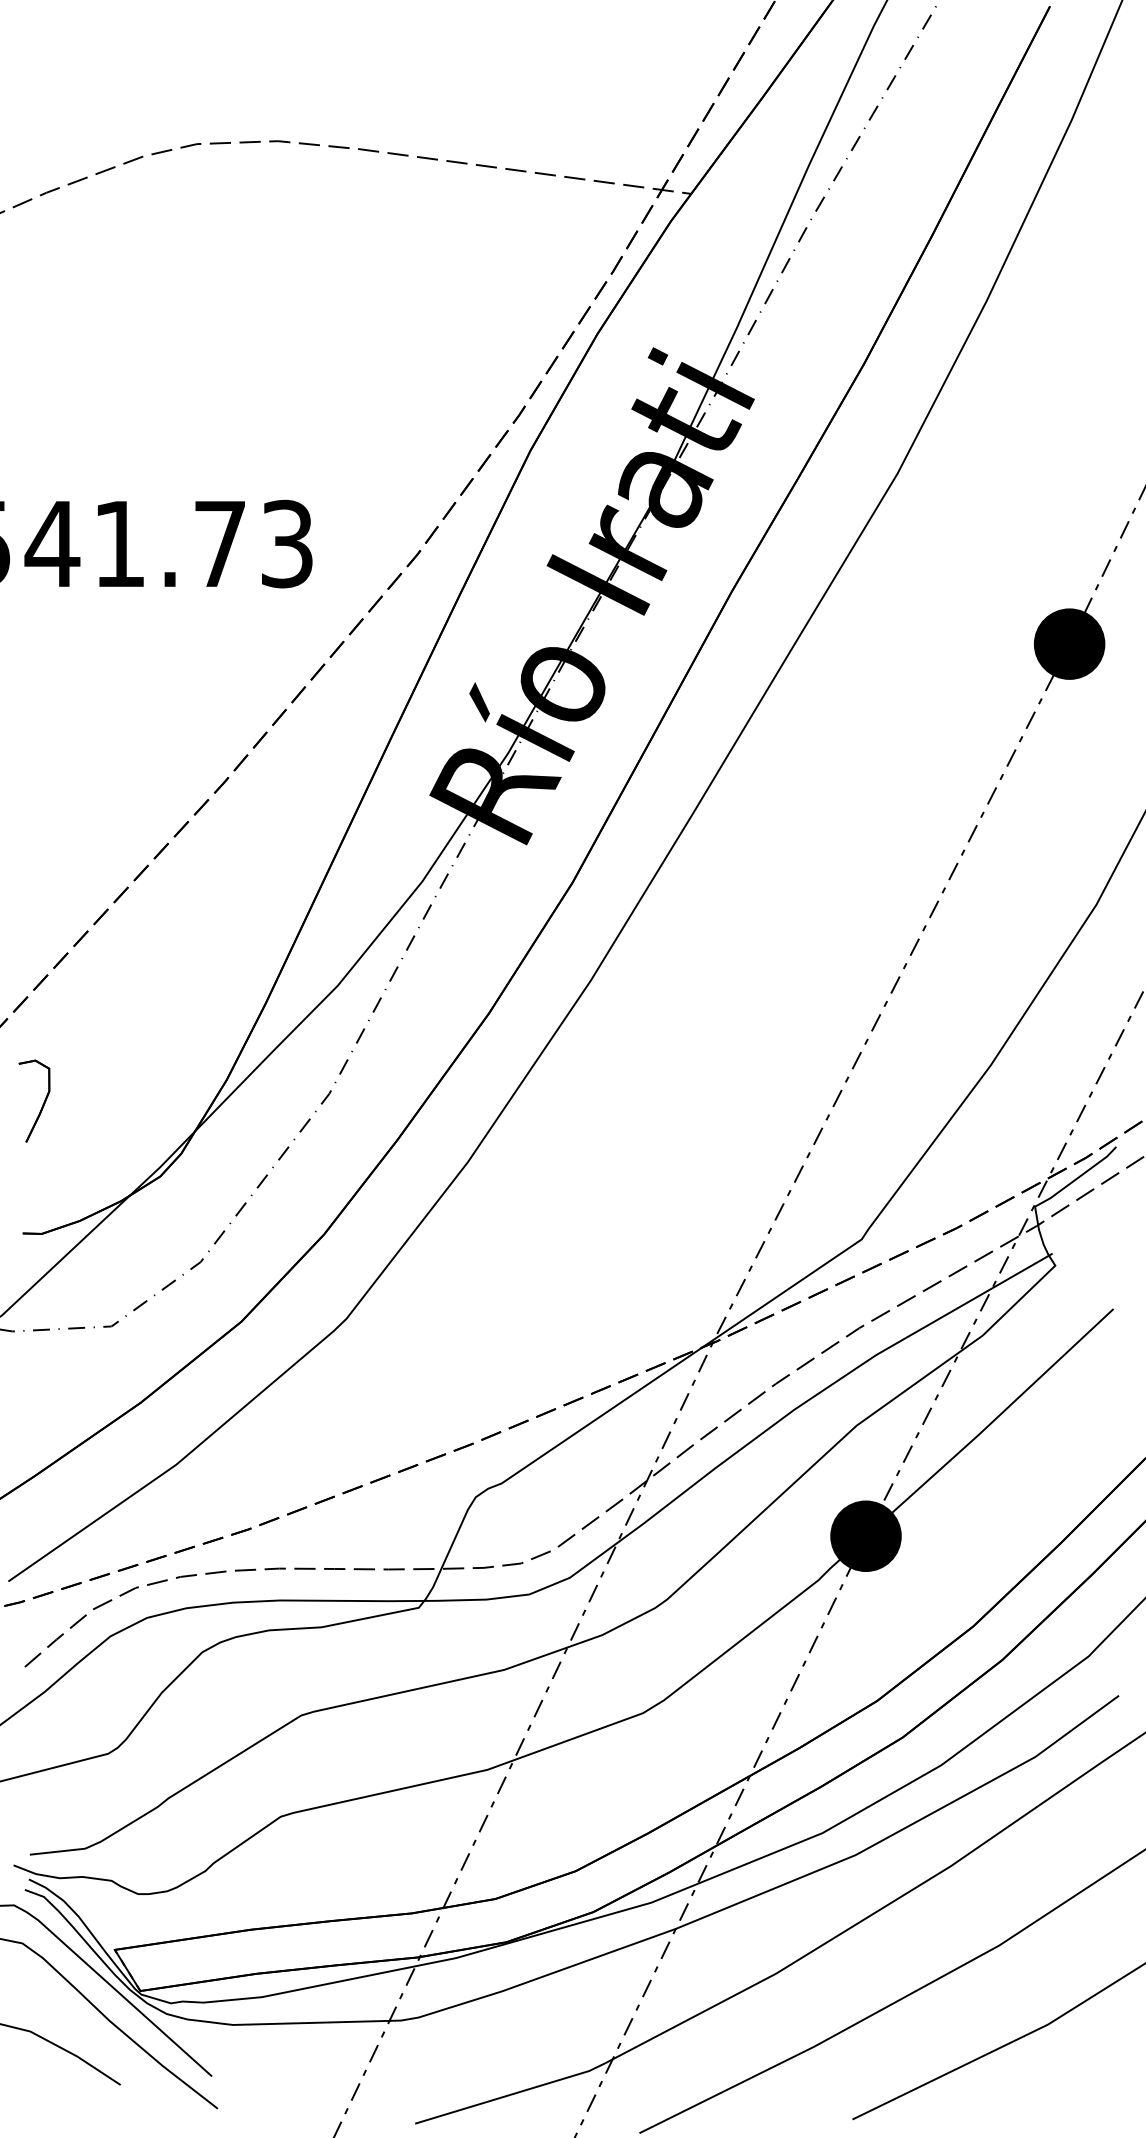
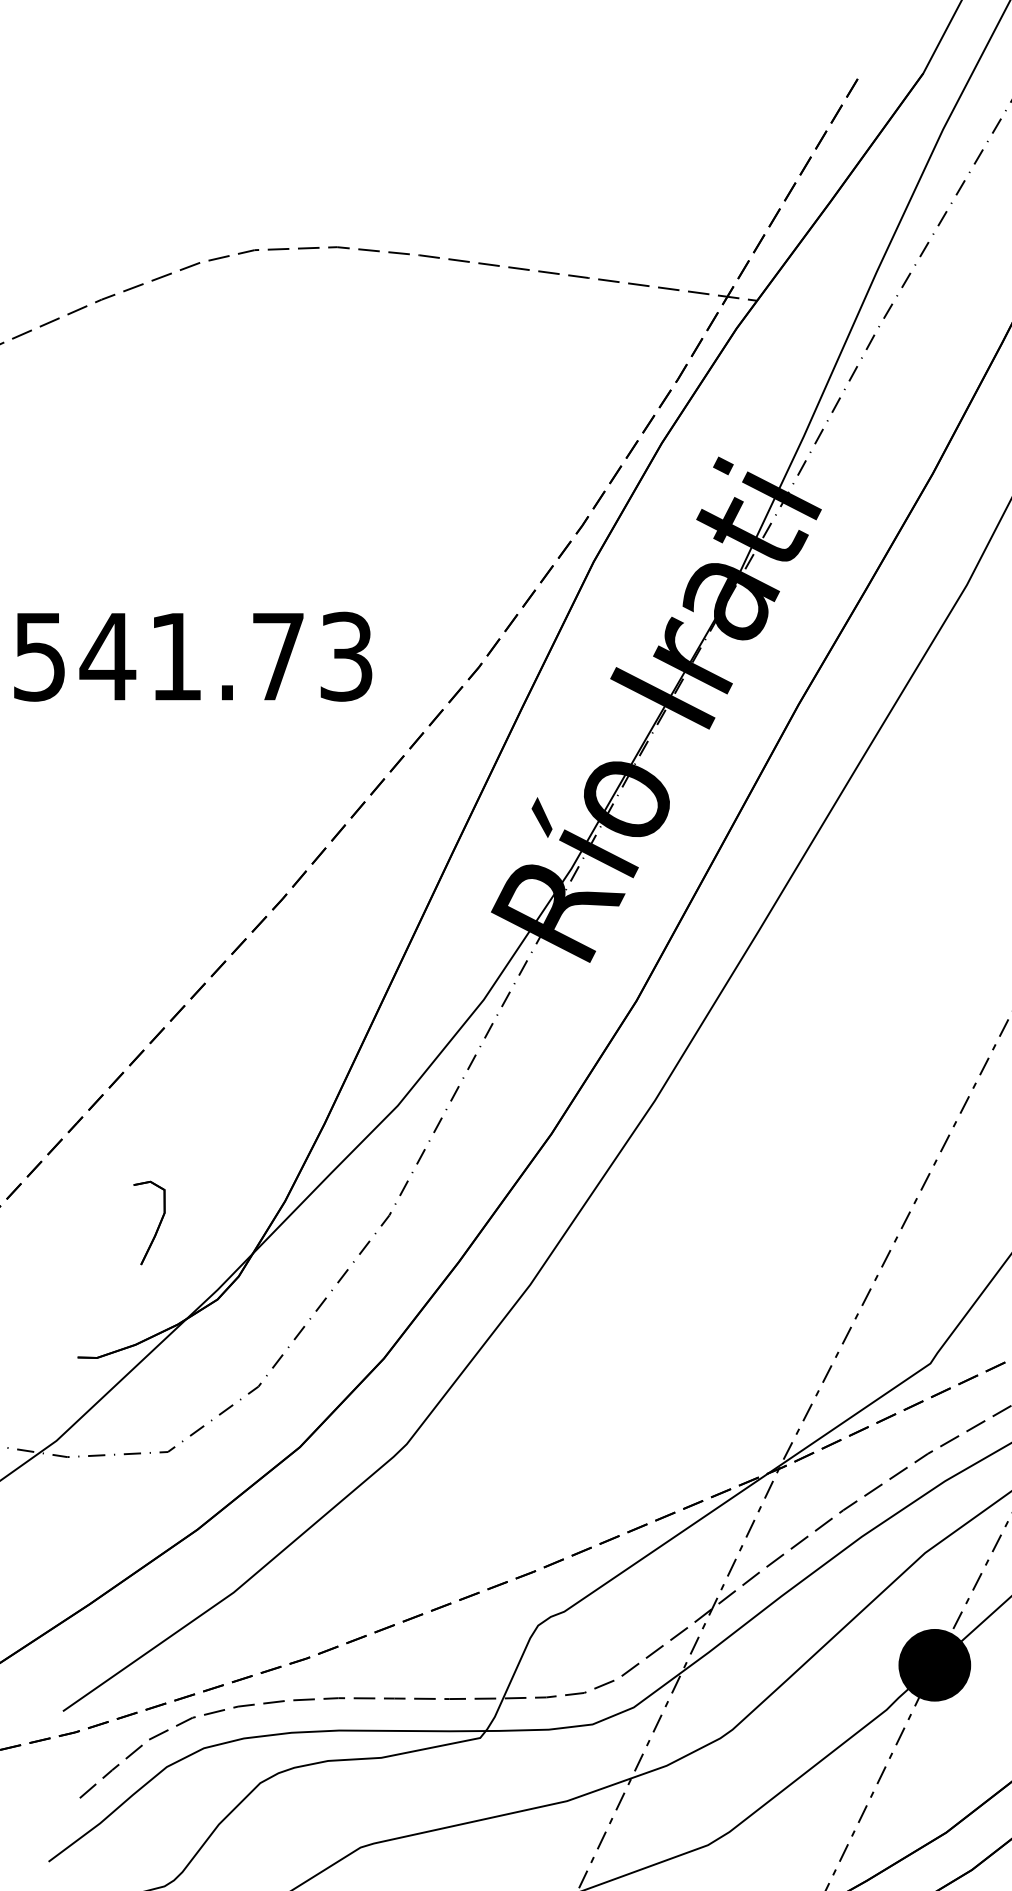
part: (42, 1104) -> (157, 1226), moved

